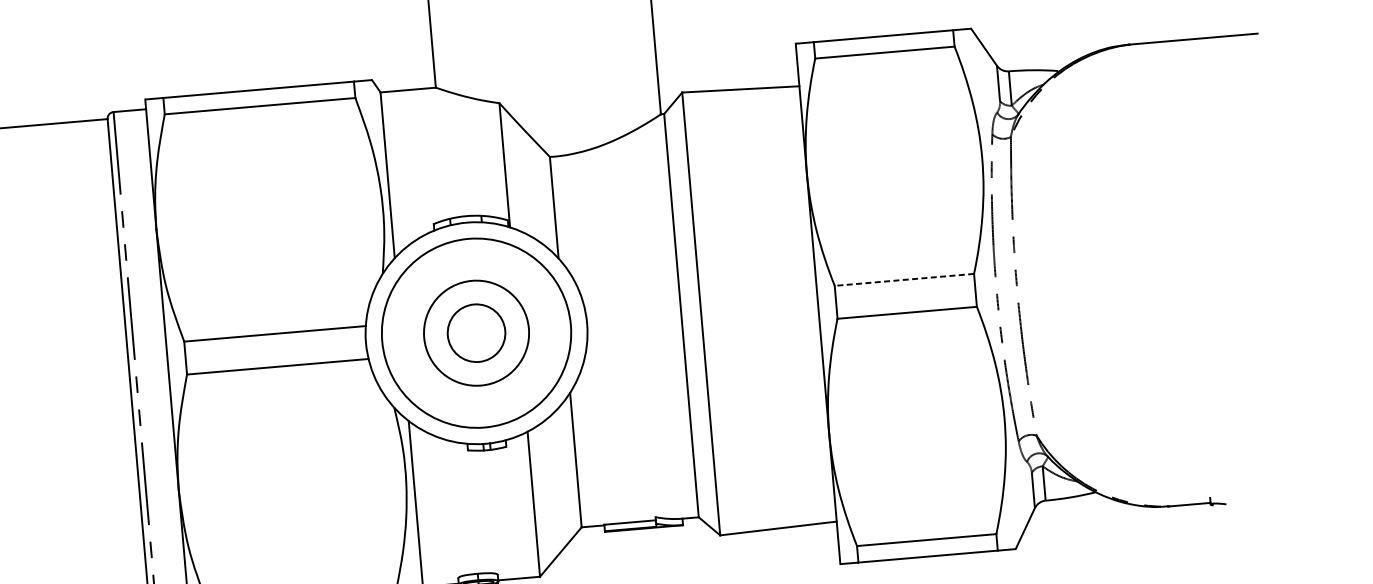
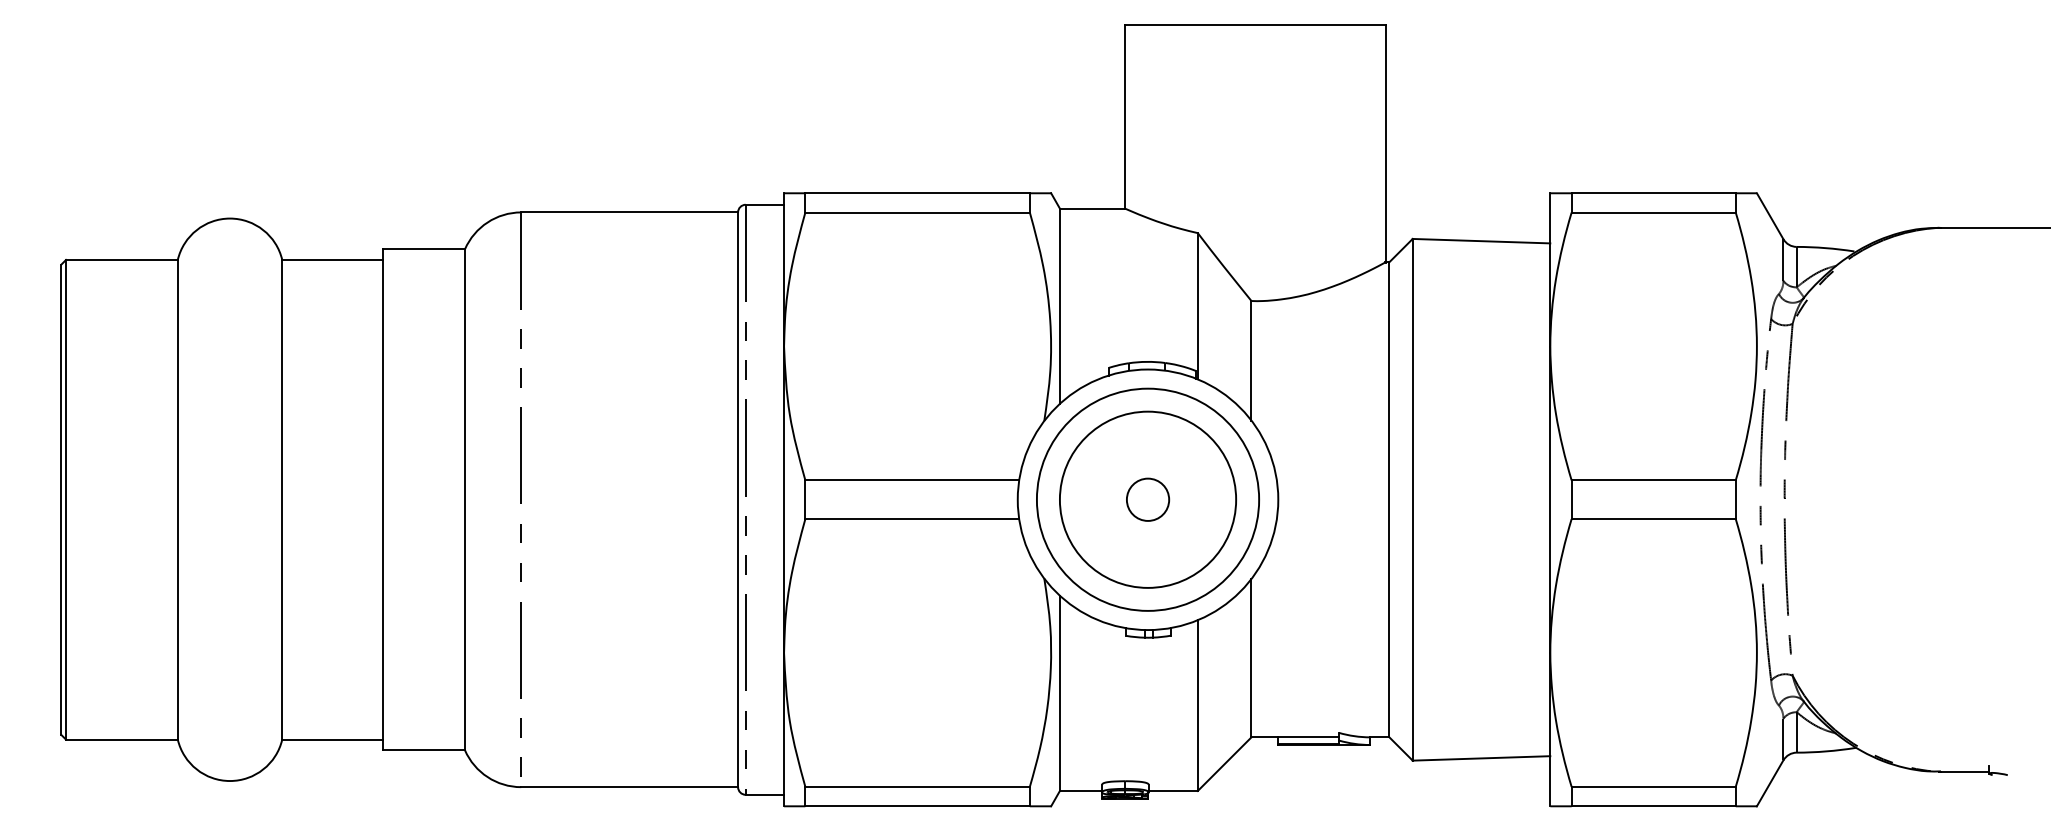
line: (904, 280) -> (1653, 480), dashed -> solid
circle: (476, 333) -> (1147, 499), size x0.62
circle: (476, 333) -> (1147, 499), size x1.43

